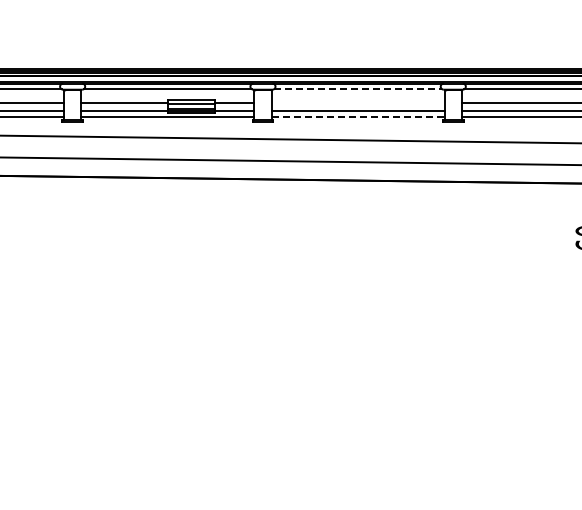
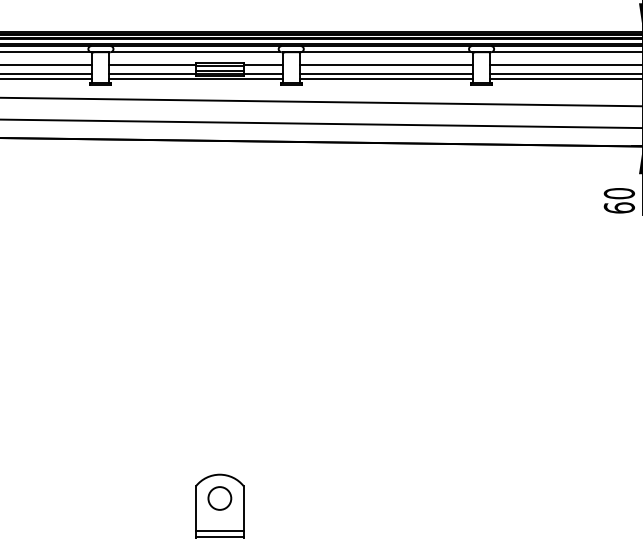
line: (358, 88) -> (386, 51), dashed -> solid
line: (358, 102) -> (386, 65), added
line: (358, 116) -> (386, 79), dashed -> solid

